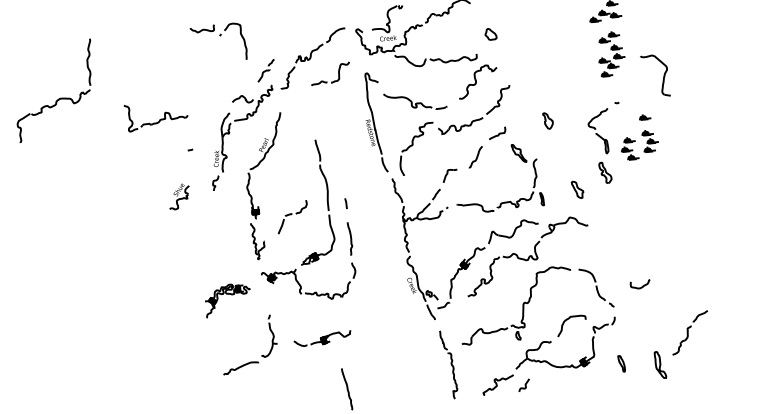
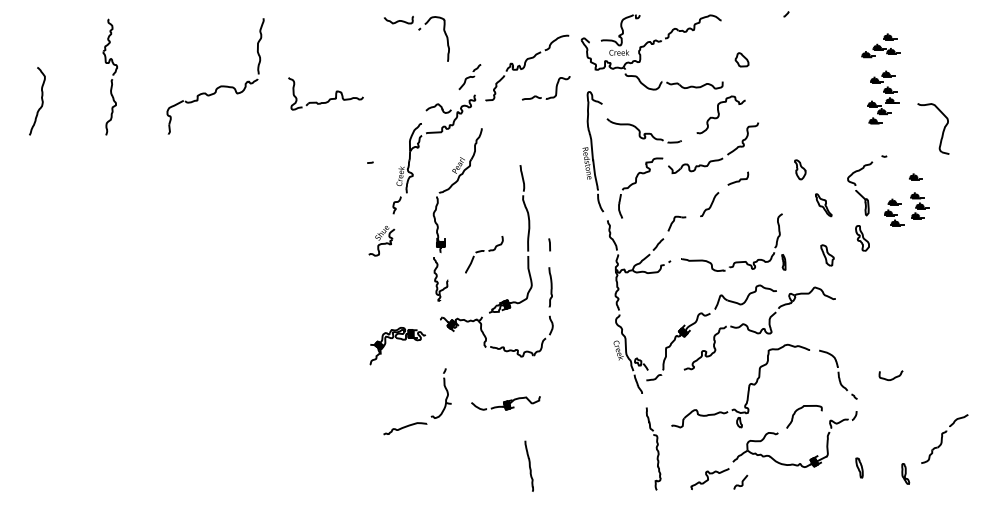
part: (159, 119) -> (329, 98), moved
part: (518, 153) -> (823, 205), moved
part: (179, 197) -> (381, 241), moved
part: (660, 364) -> (905, 473), size x0.62

